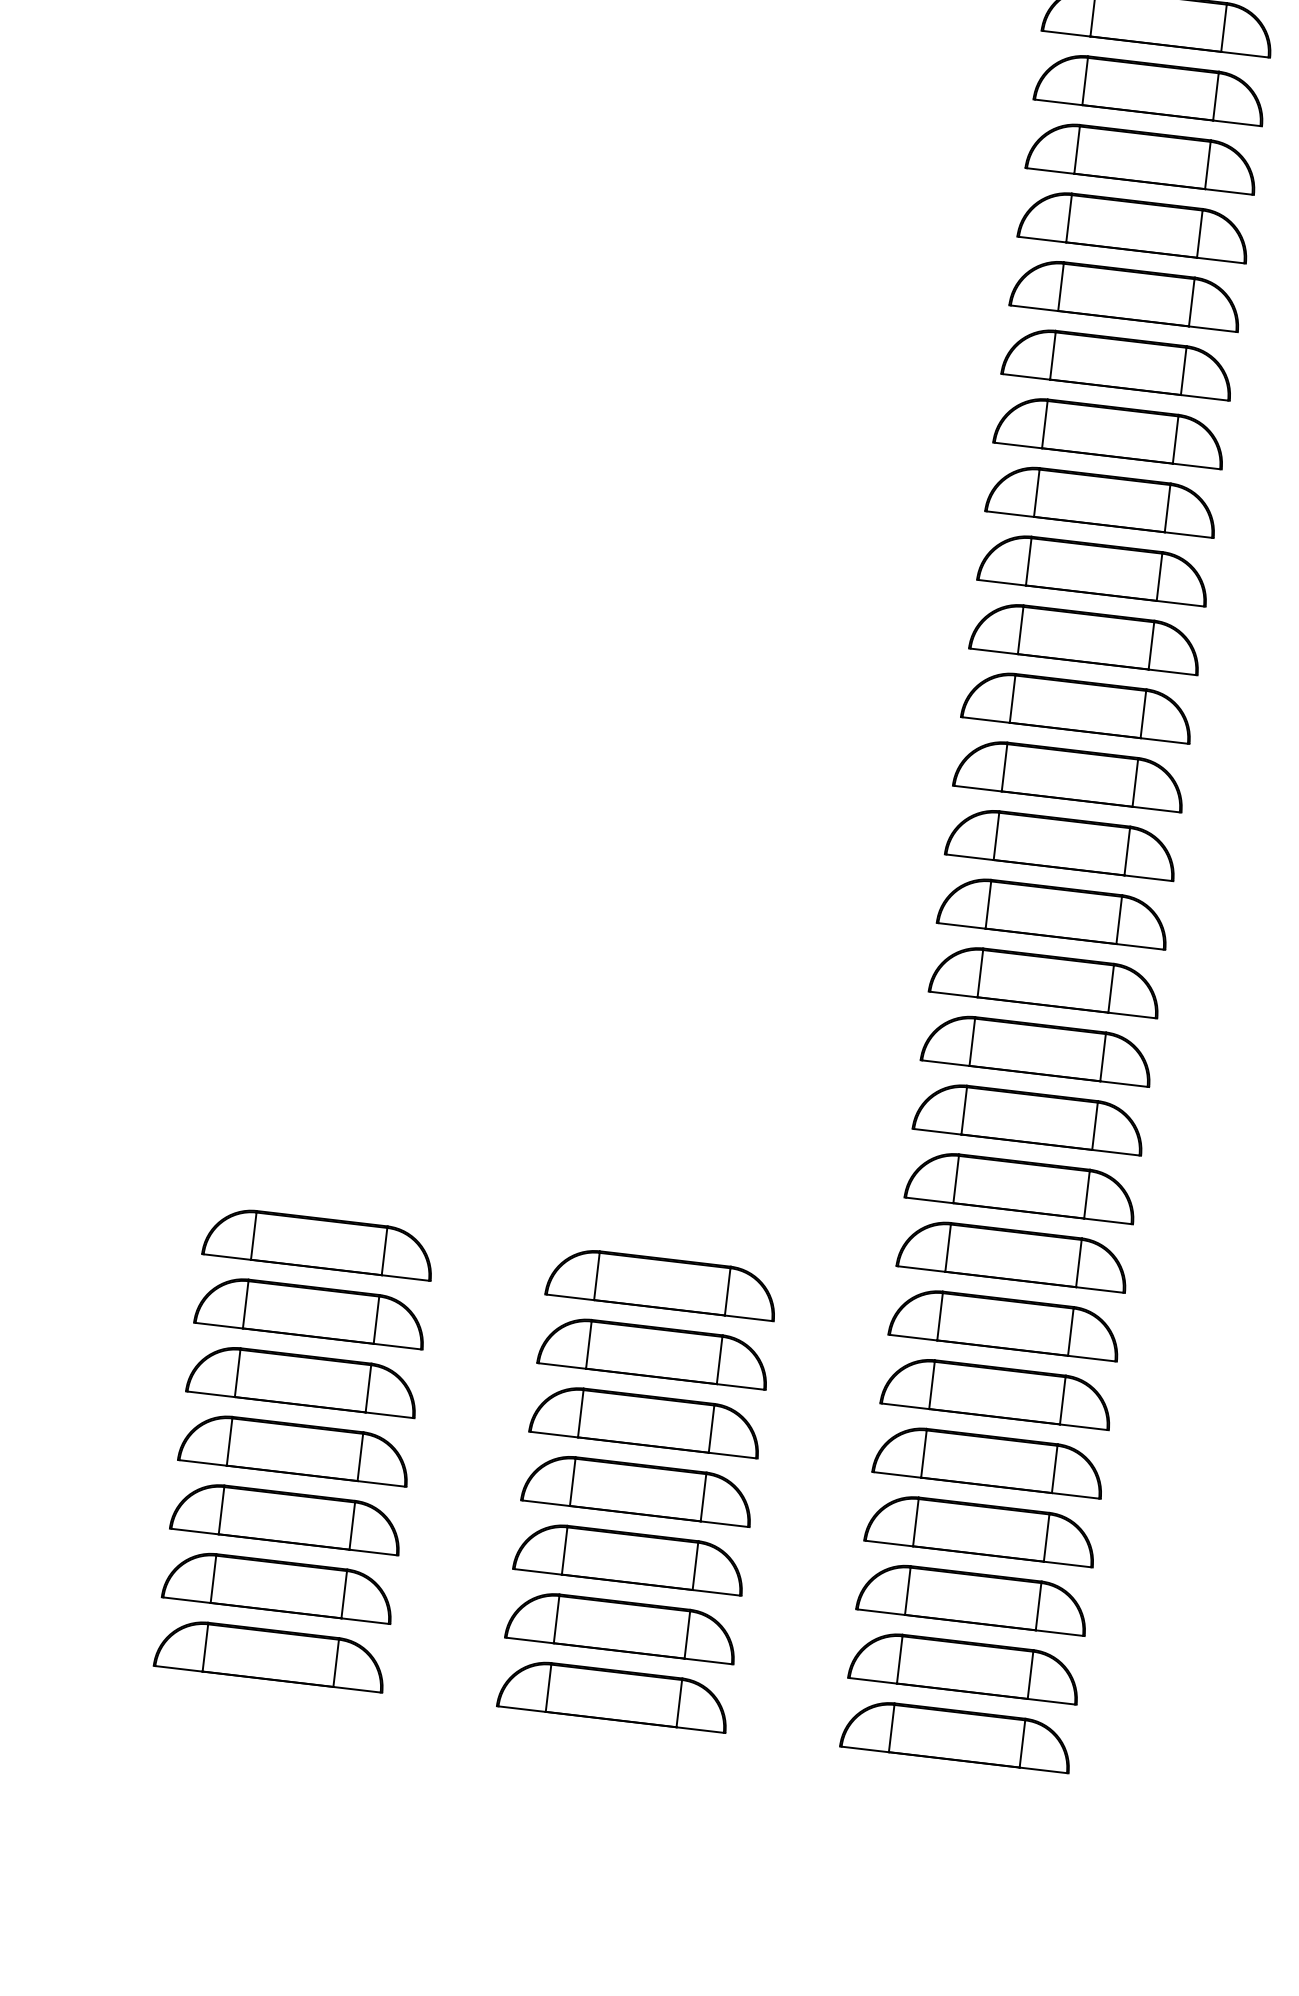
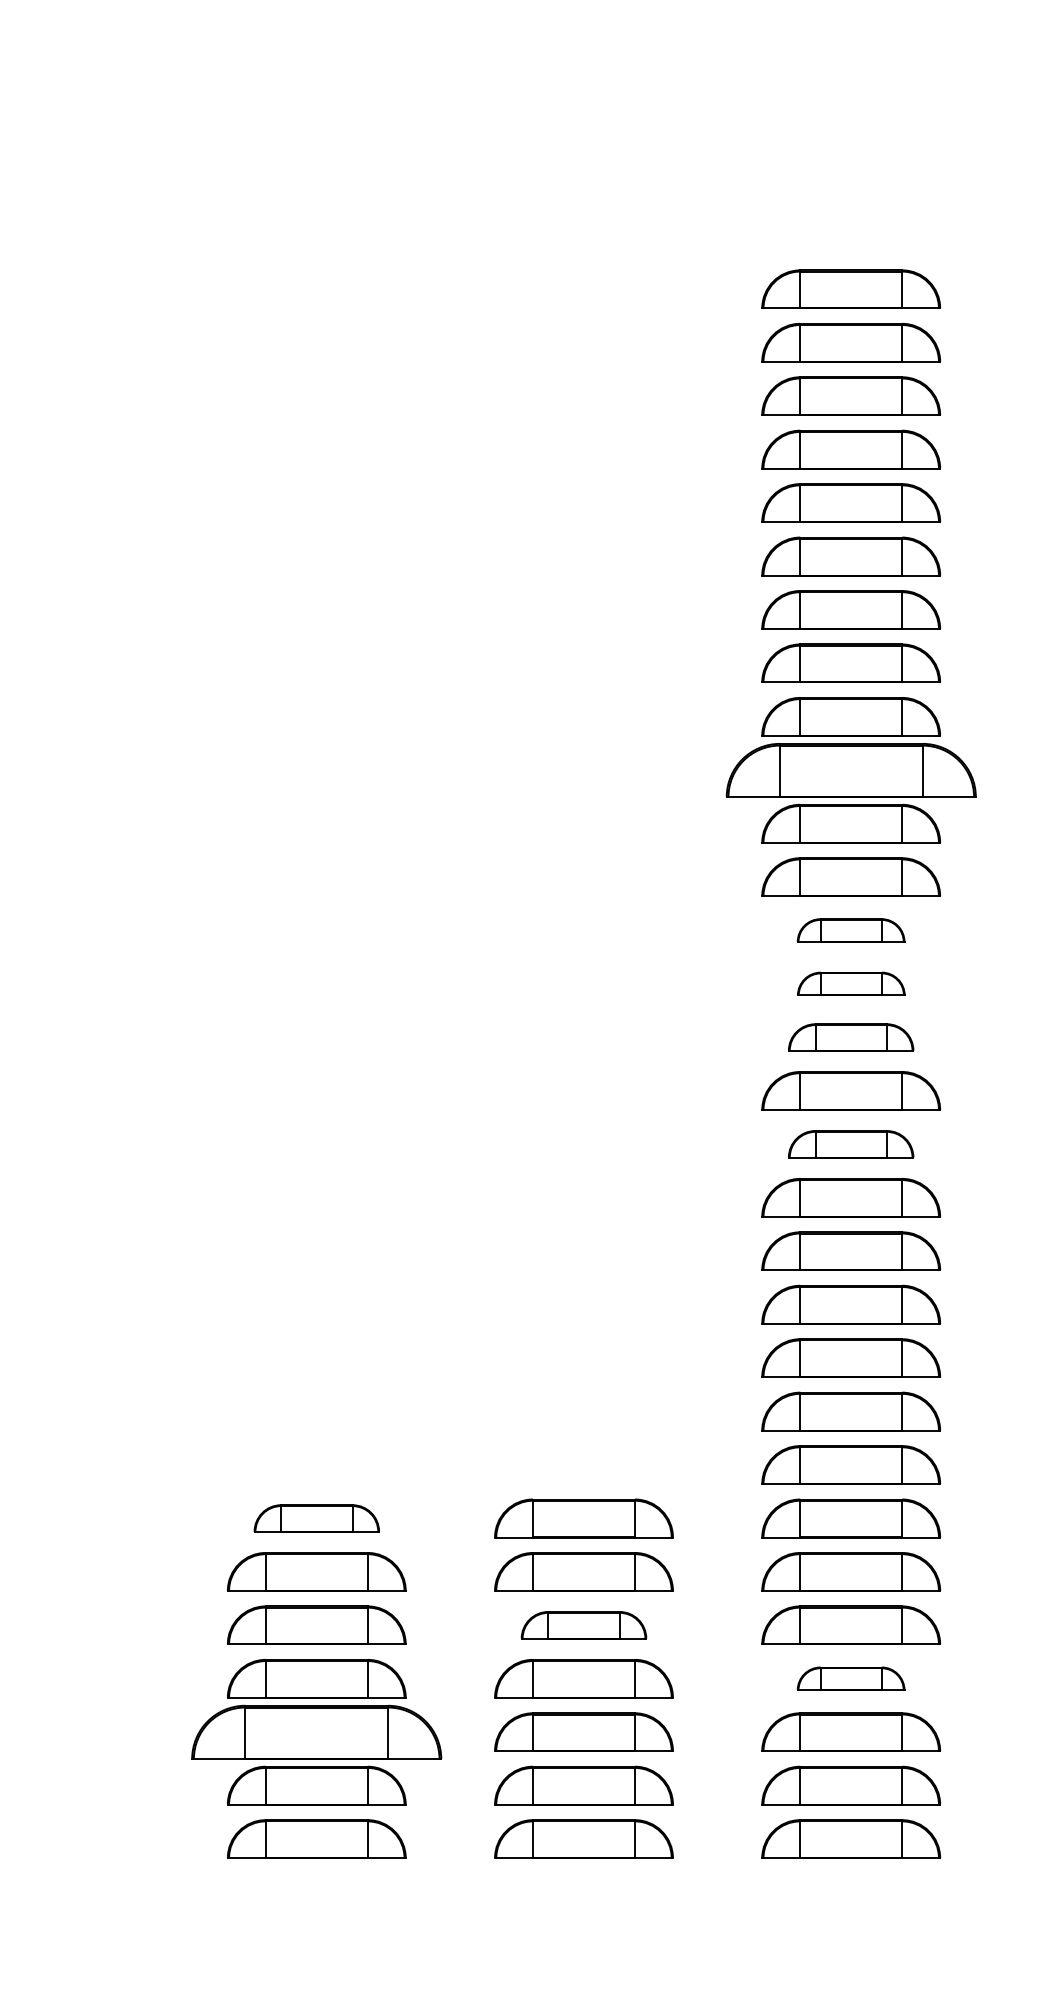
part: (1117, 361) -> (850, 769), size x1.4
part: (1093, 568) -> (850, 930), size x0.6
part: (1086, 636) -> (851, 983), size x0.6
part: (1077, 705) -> (850, 1037), size x0.7
part: (1061, 842) -> (850, 1143), size x0.7
part: (318, 1243) -> (316, 1518), size x0.7
part: (645, 1419) -> (583, 1624), size x0.7
part: (286, 1516) -> (316, 1731), size x1.4
part: (980, 1529) -> (850, 1678), size x0.6

